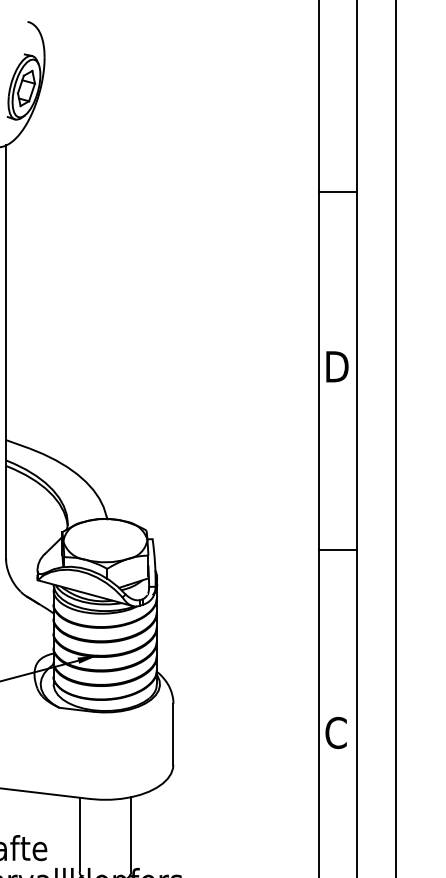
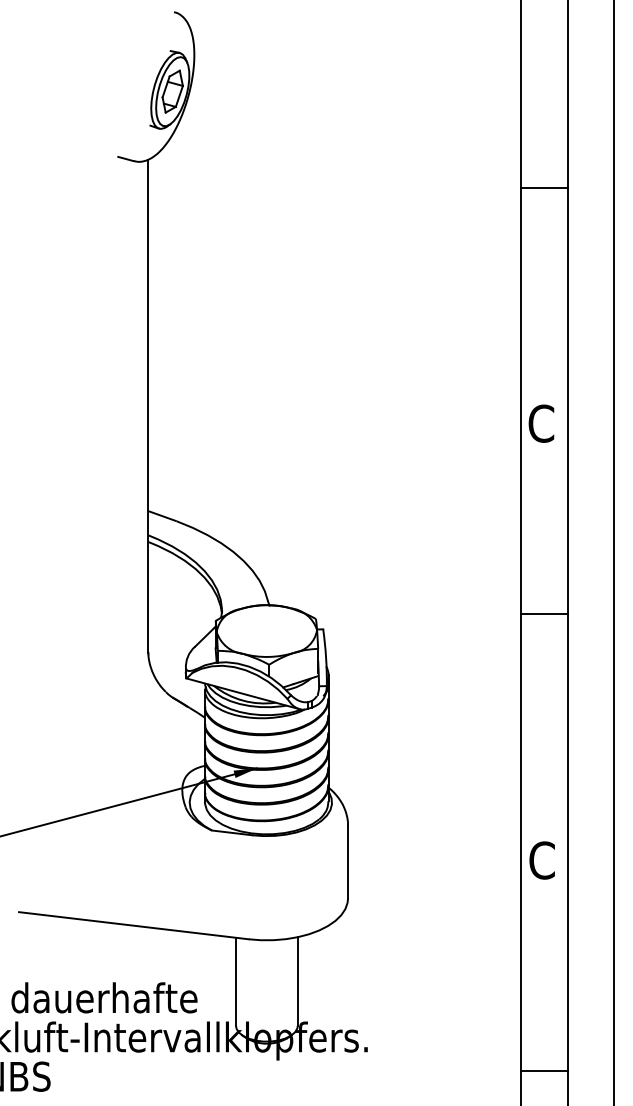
line: (338, 191) -> (544, 187), moved
text: (336, 366) -> (542, 423), D -> C
line: (338, 550) -> (544, 613), moved

